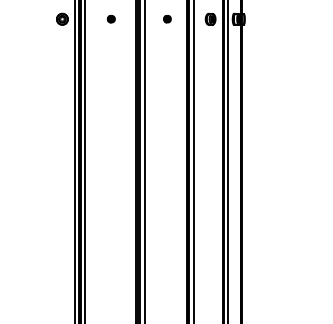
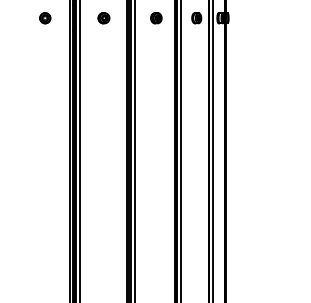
part: (62, 18) -> (45, 17), moved
part: (111, 18) -> (104, 17), size x1.67
part: (167, 18) -> (156, 17), size x1.67

